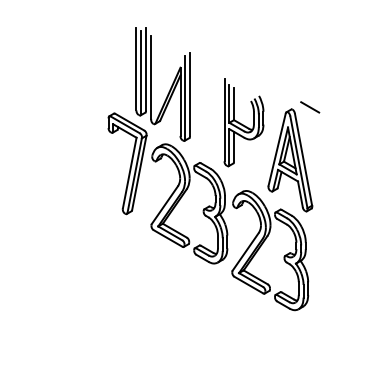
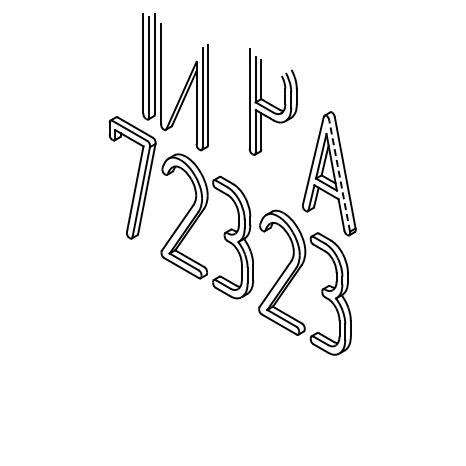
line: (310, 107) -> (353, 109), removed
part: (243, 122) -> (272, 101), moved
line: (298, 161) -> (339, 175), solid -> dashed

